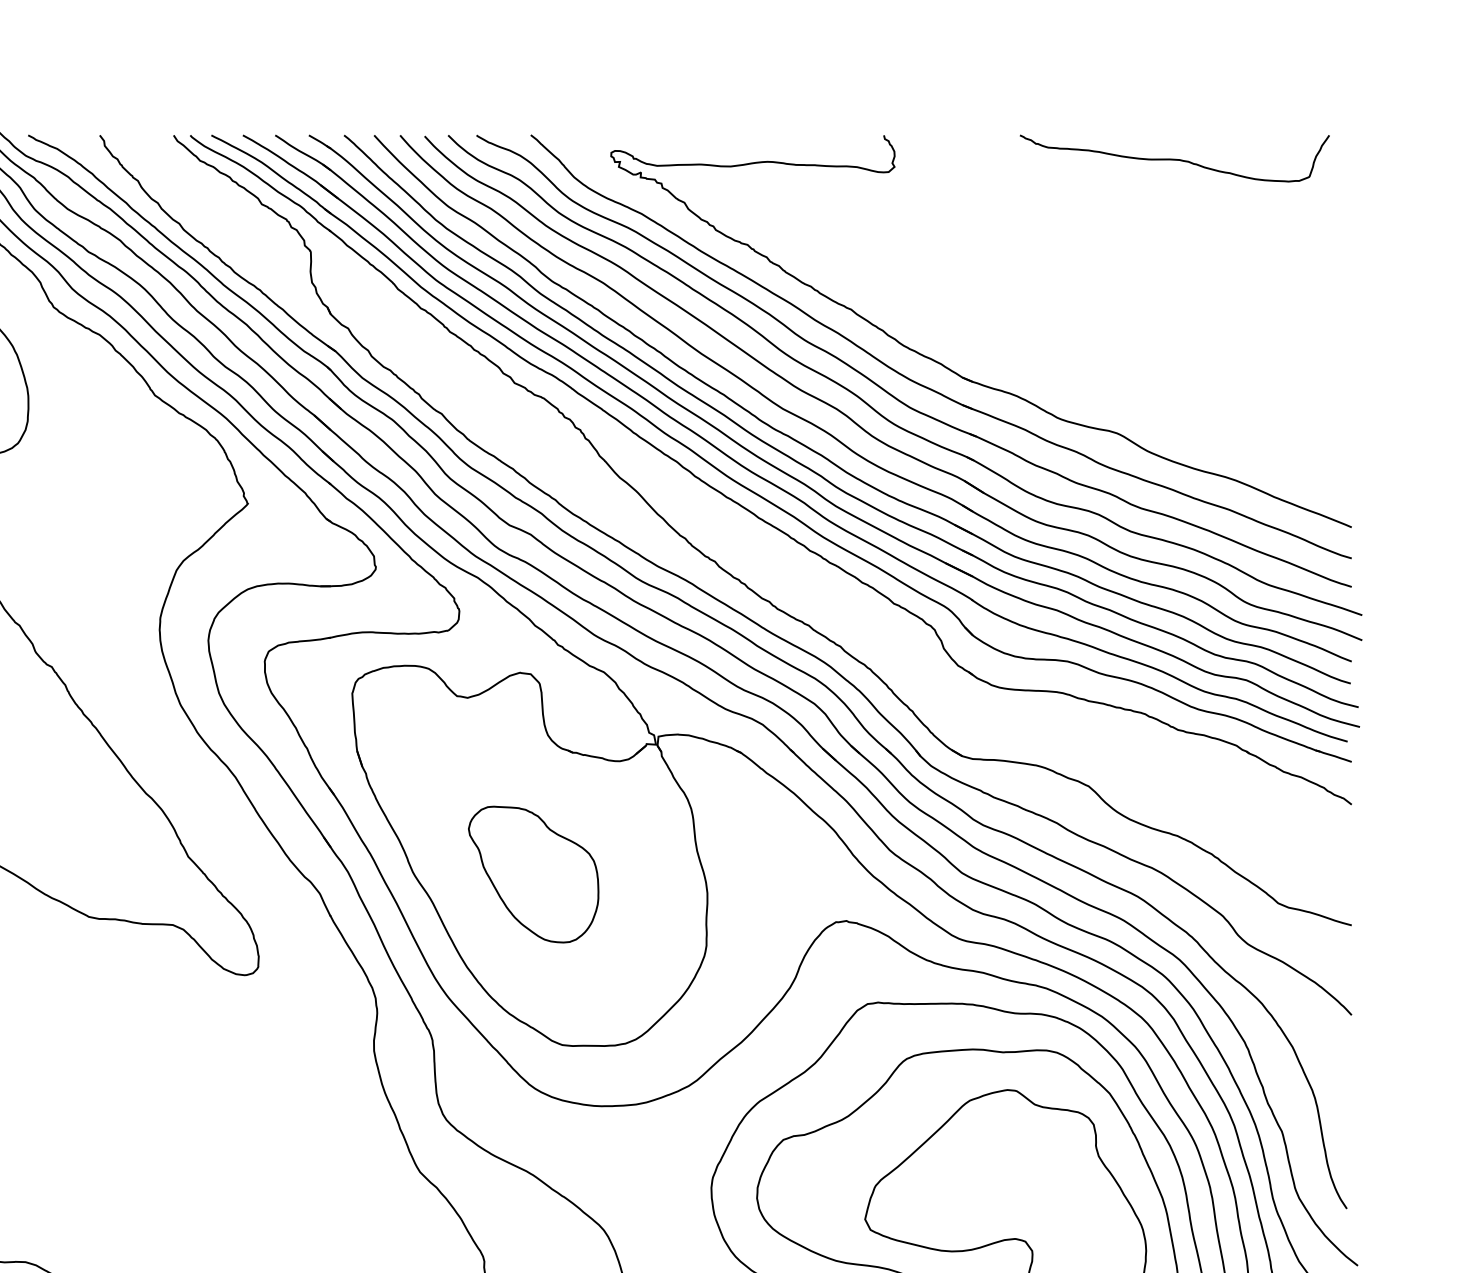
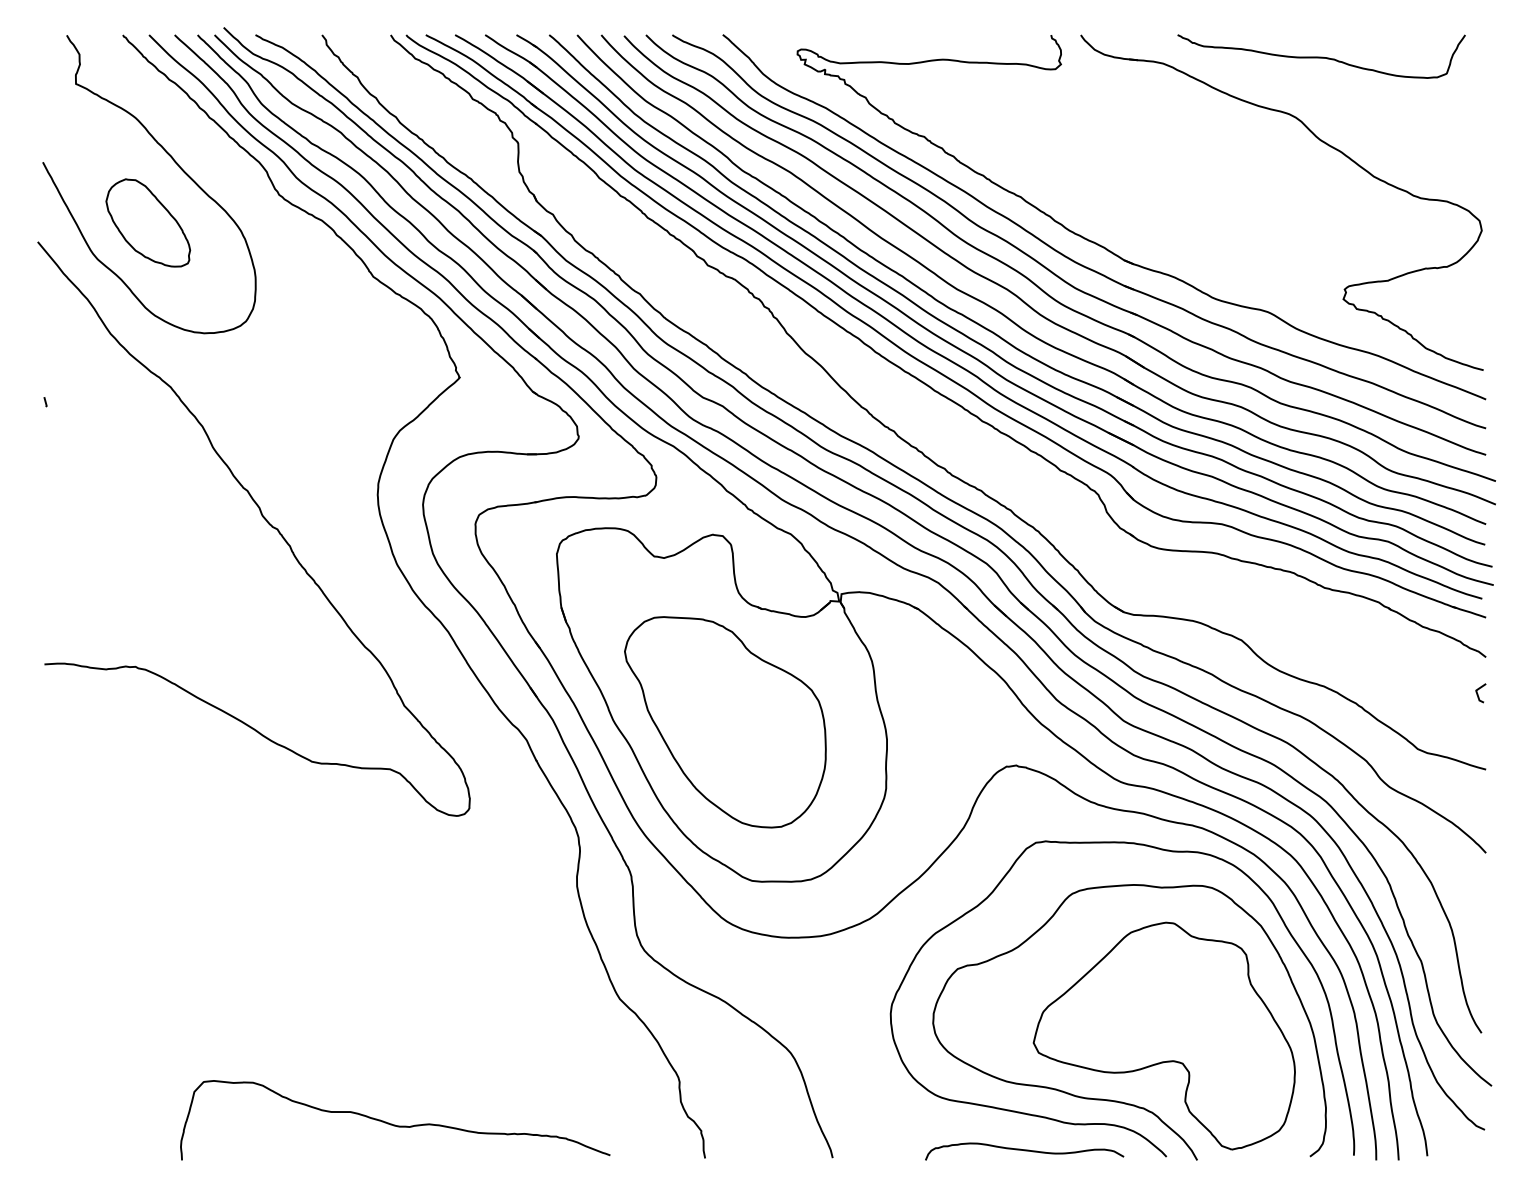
part: (1173, 249) -> (1320, 141), added
curve: (1343, 843) -> (1478, 693), added
part: (533, 874) -> (725, 722), size x1.67

